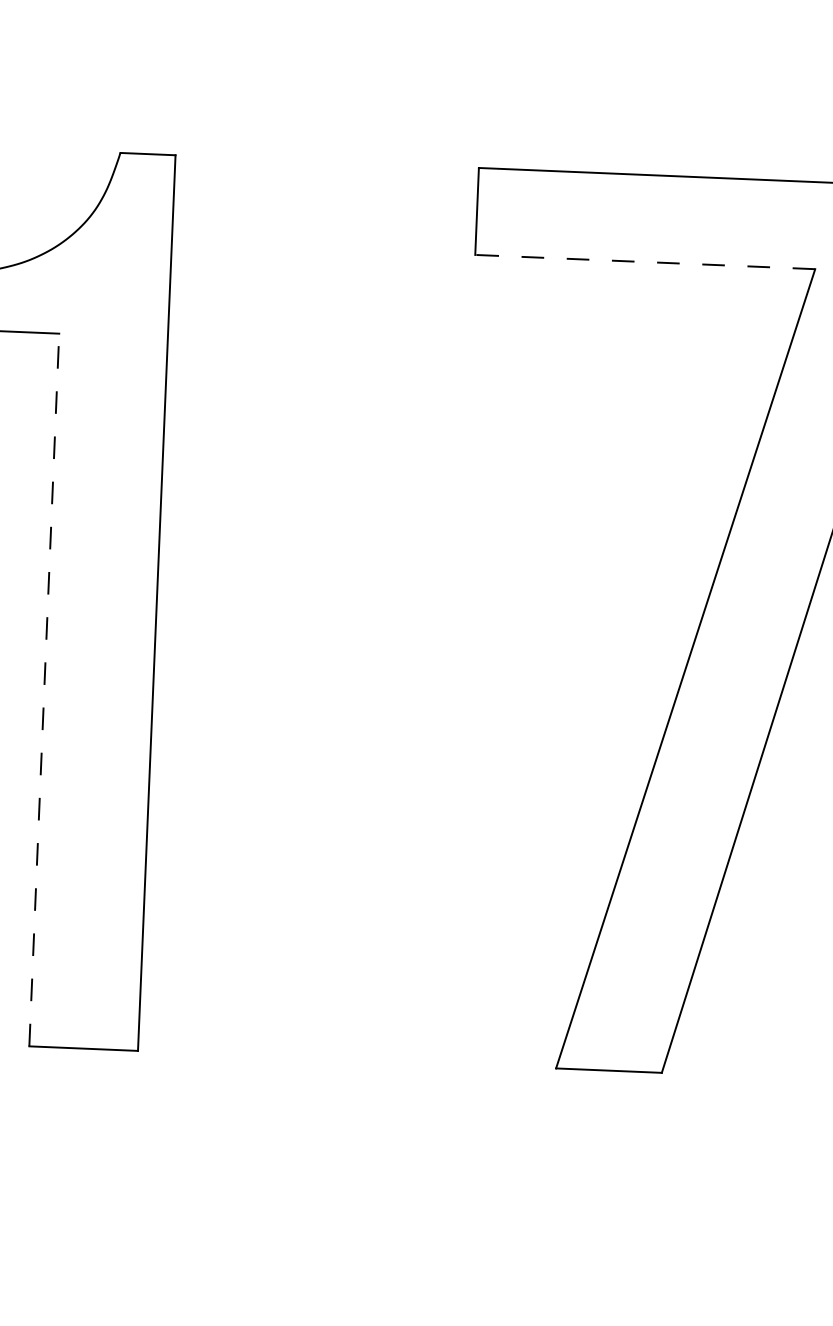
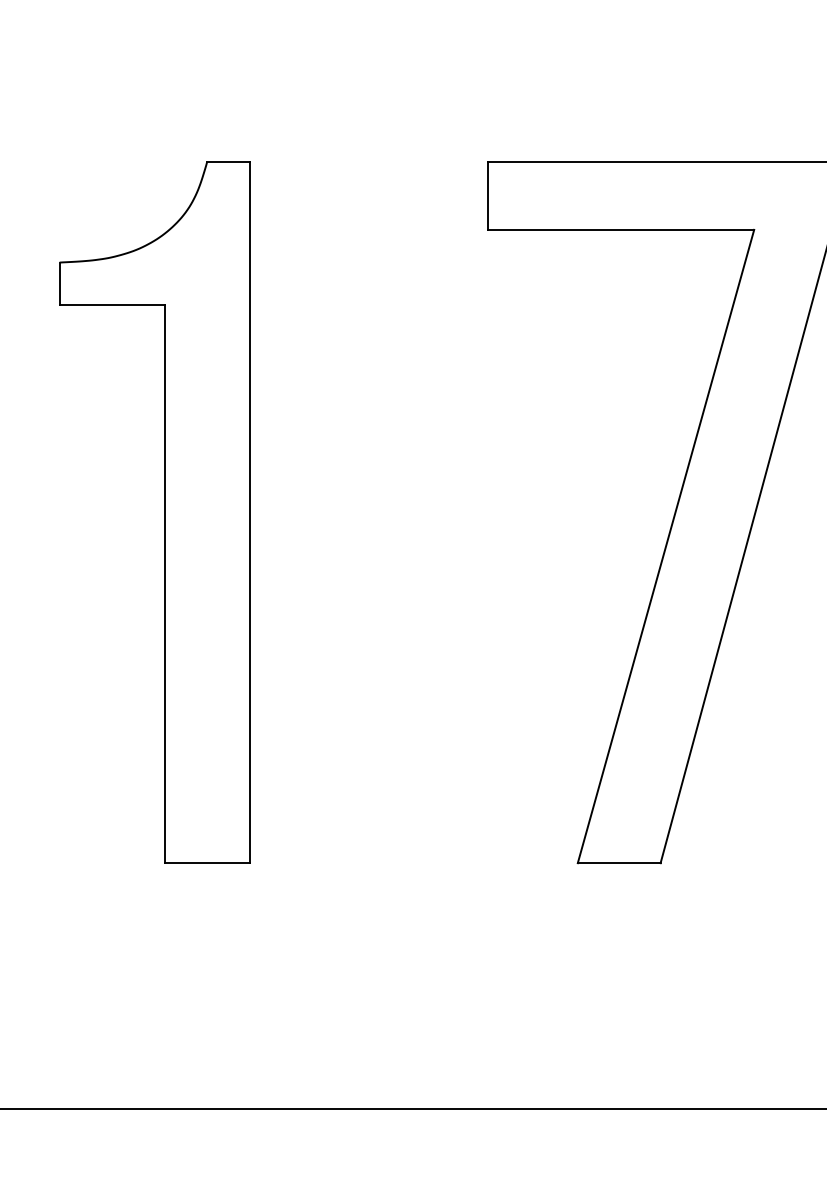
line: (644, 261) -> (620, 229), dashed -> solid
line: (44, 689) -> (165, 583), dashed -> solid

